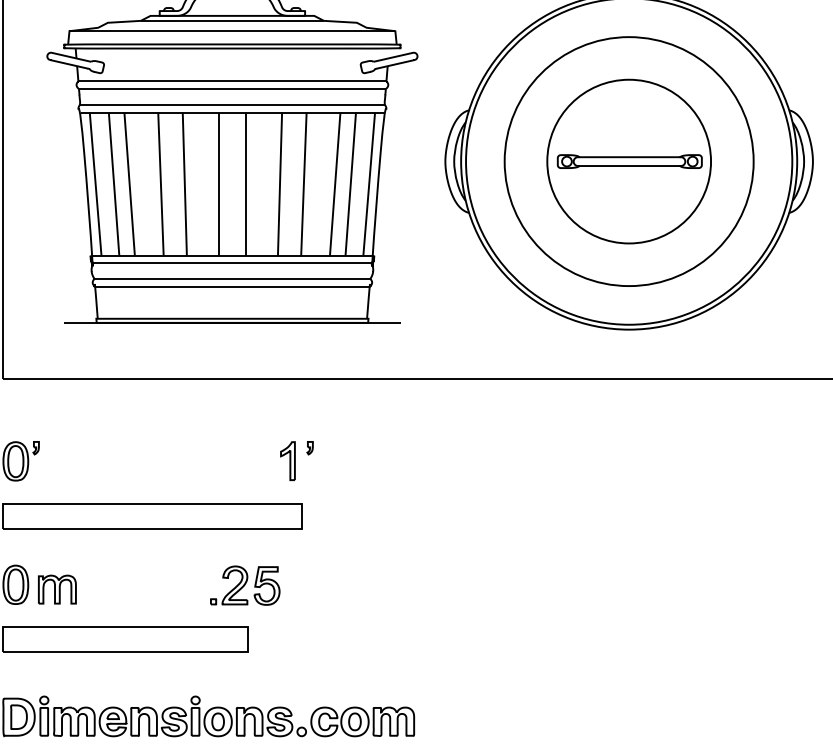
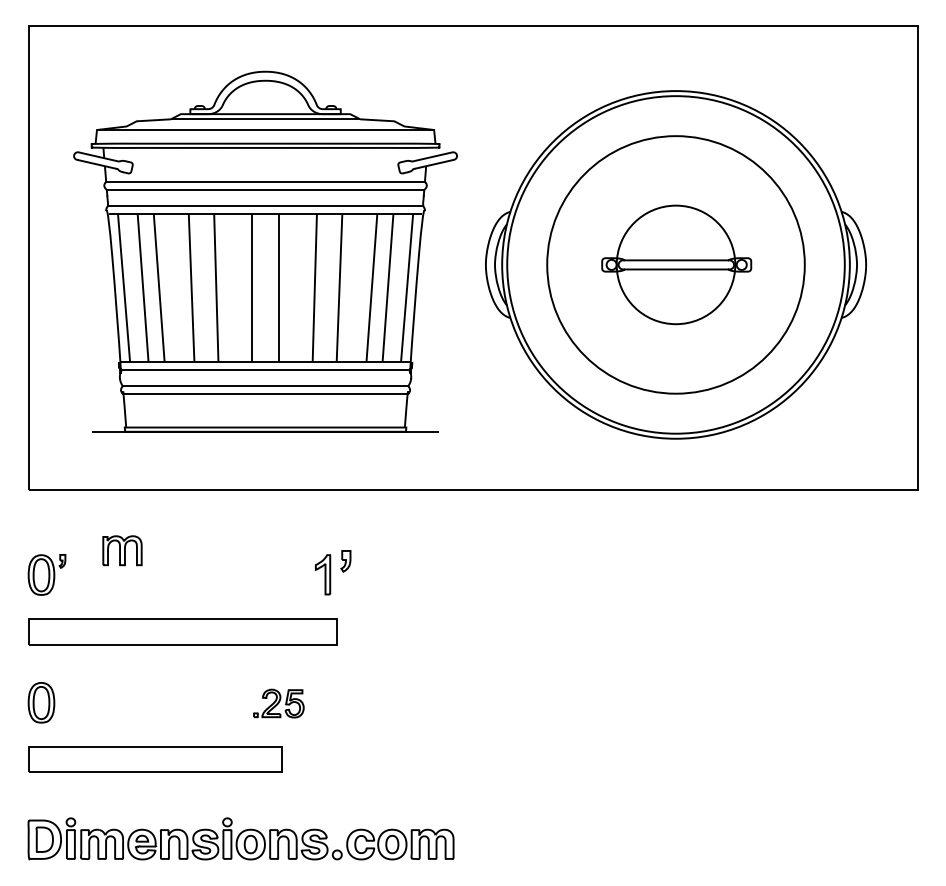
circle: (628, 161) -> (675, 264), size x0.7
part: (309, 448) -> (345, 561), size x1.6
part: (244, 585) -> (278, 703), size x0.7
part: (57, 589) -> (122, 550), moved

